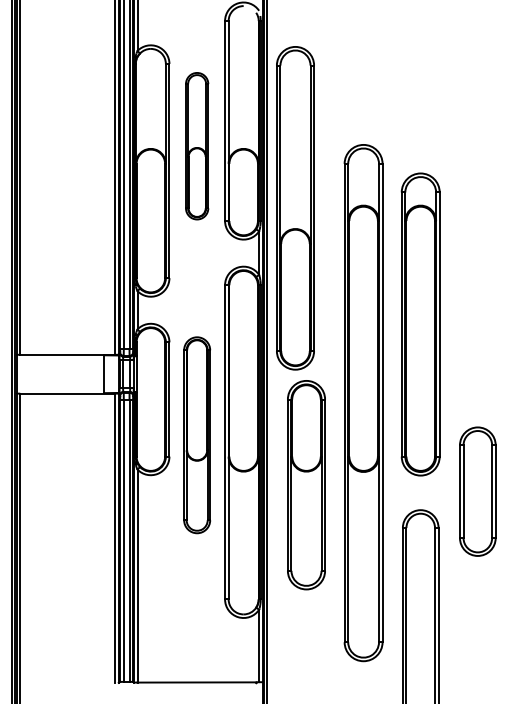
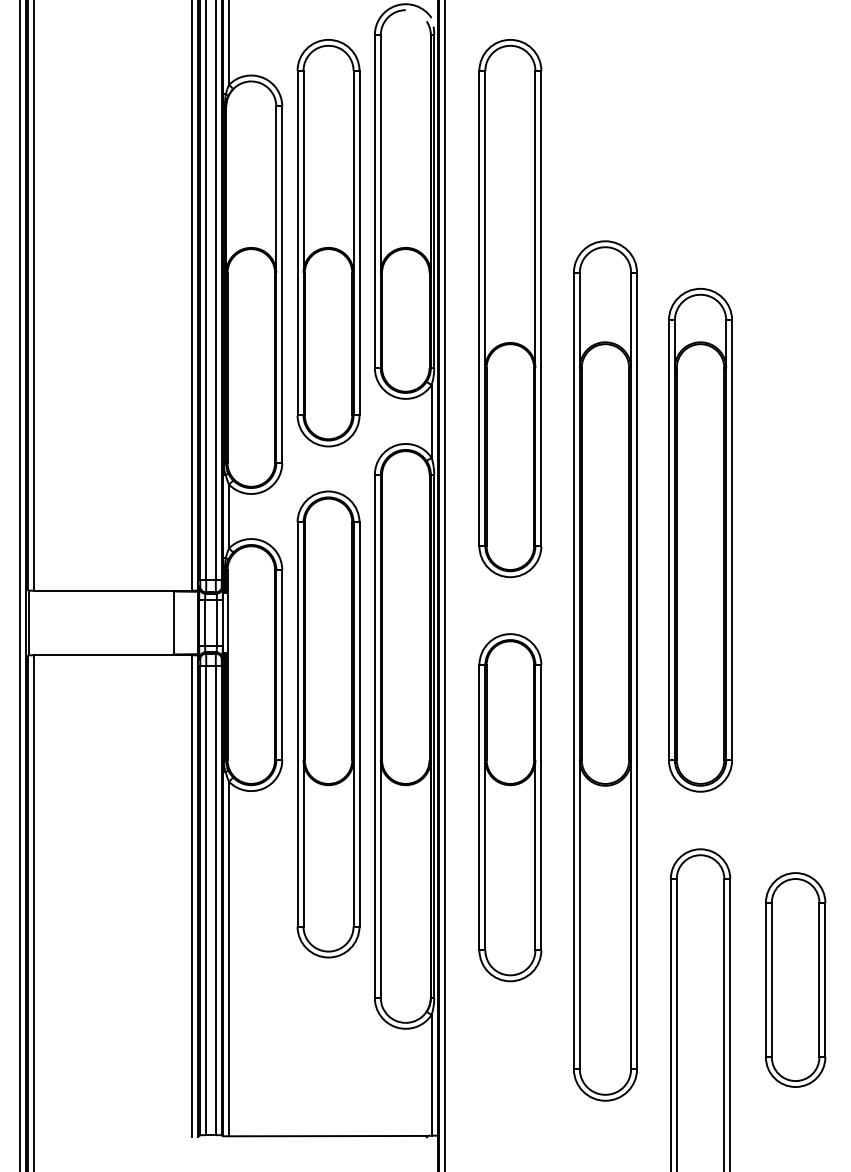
part: (196, 146) -> (327, 243), size x1.67
part: (295, 208) -> (510, 308), moved
part: (196, 435) -> (327, 725), size x1.43
part: (477, 491) -> (795, 979), moved

